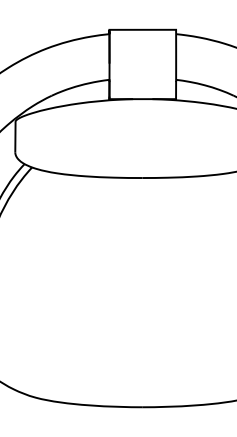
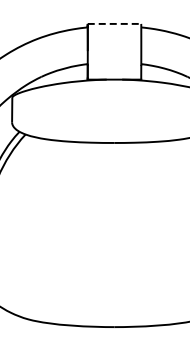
line: (142, 29) -> (114, 23), solid -> dashed

